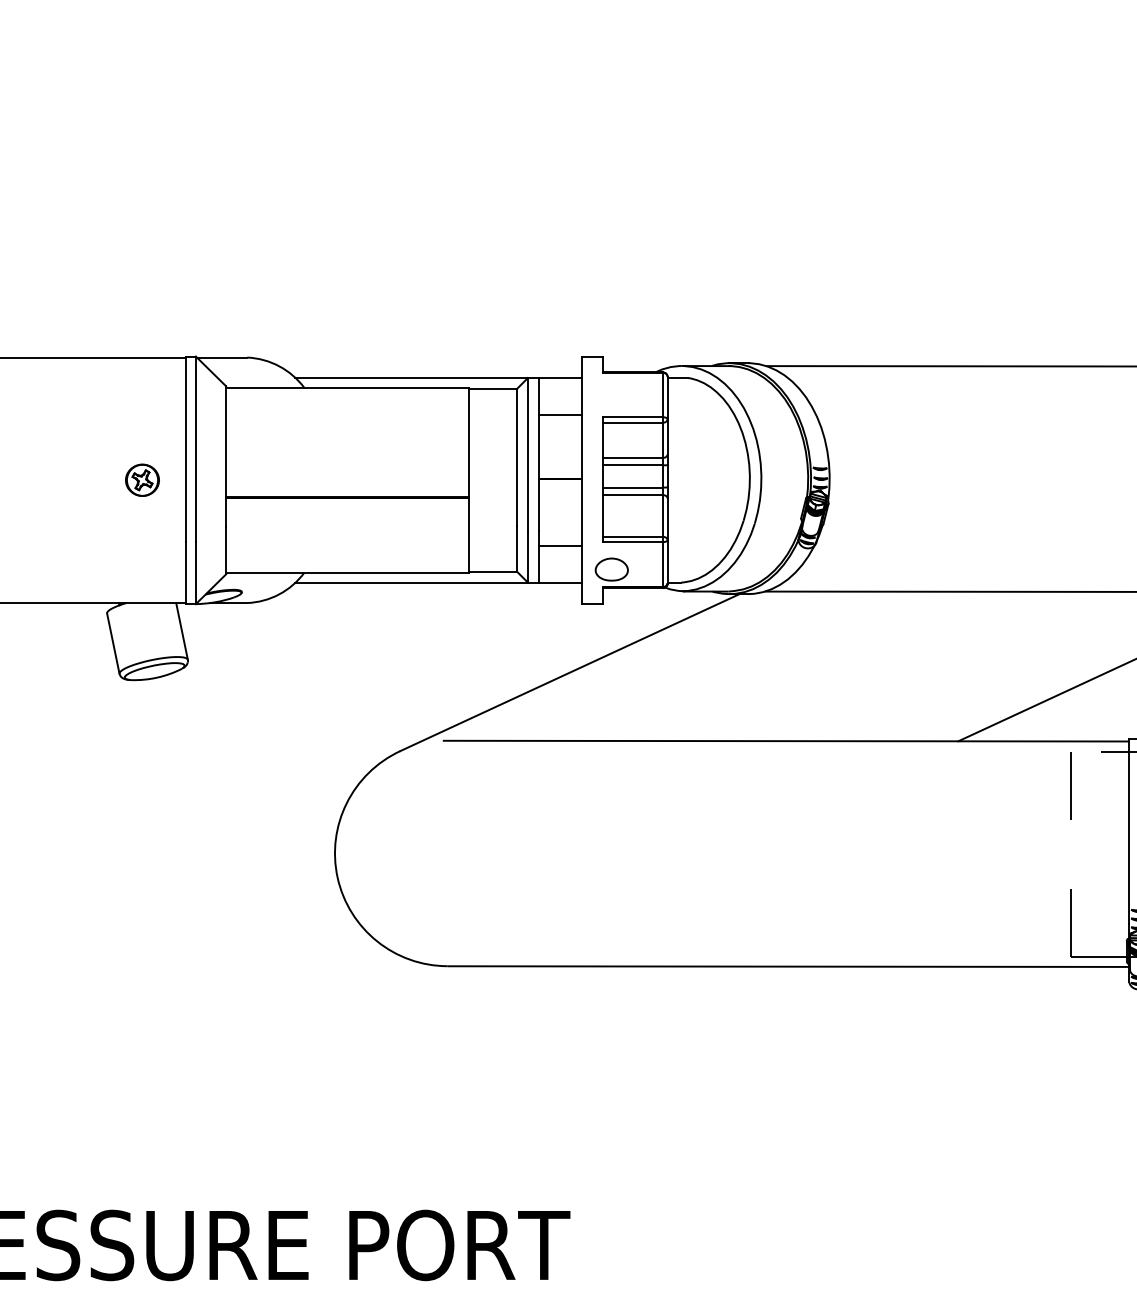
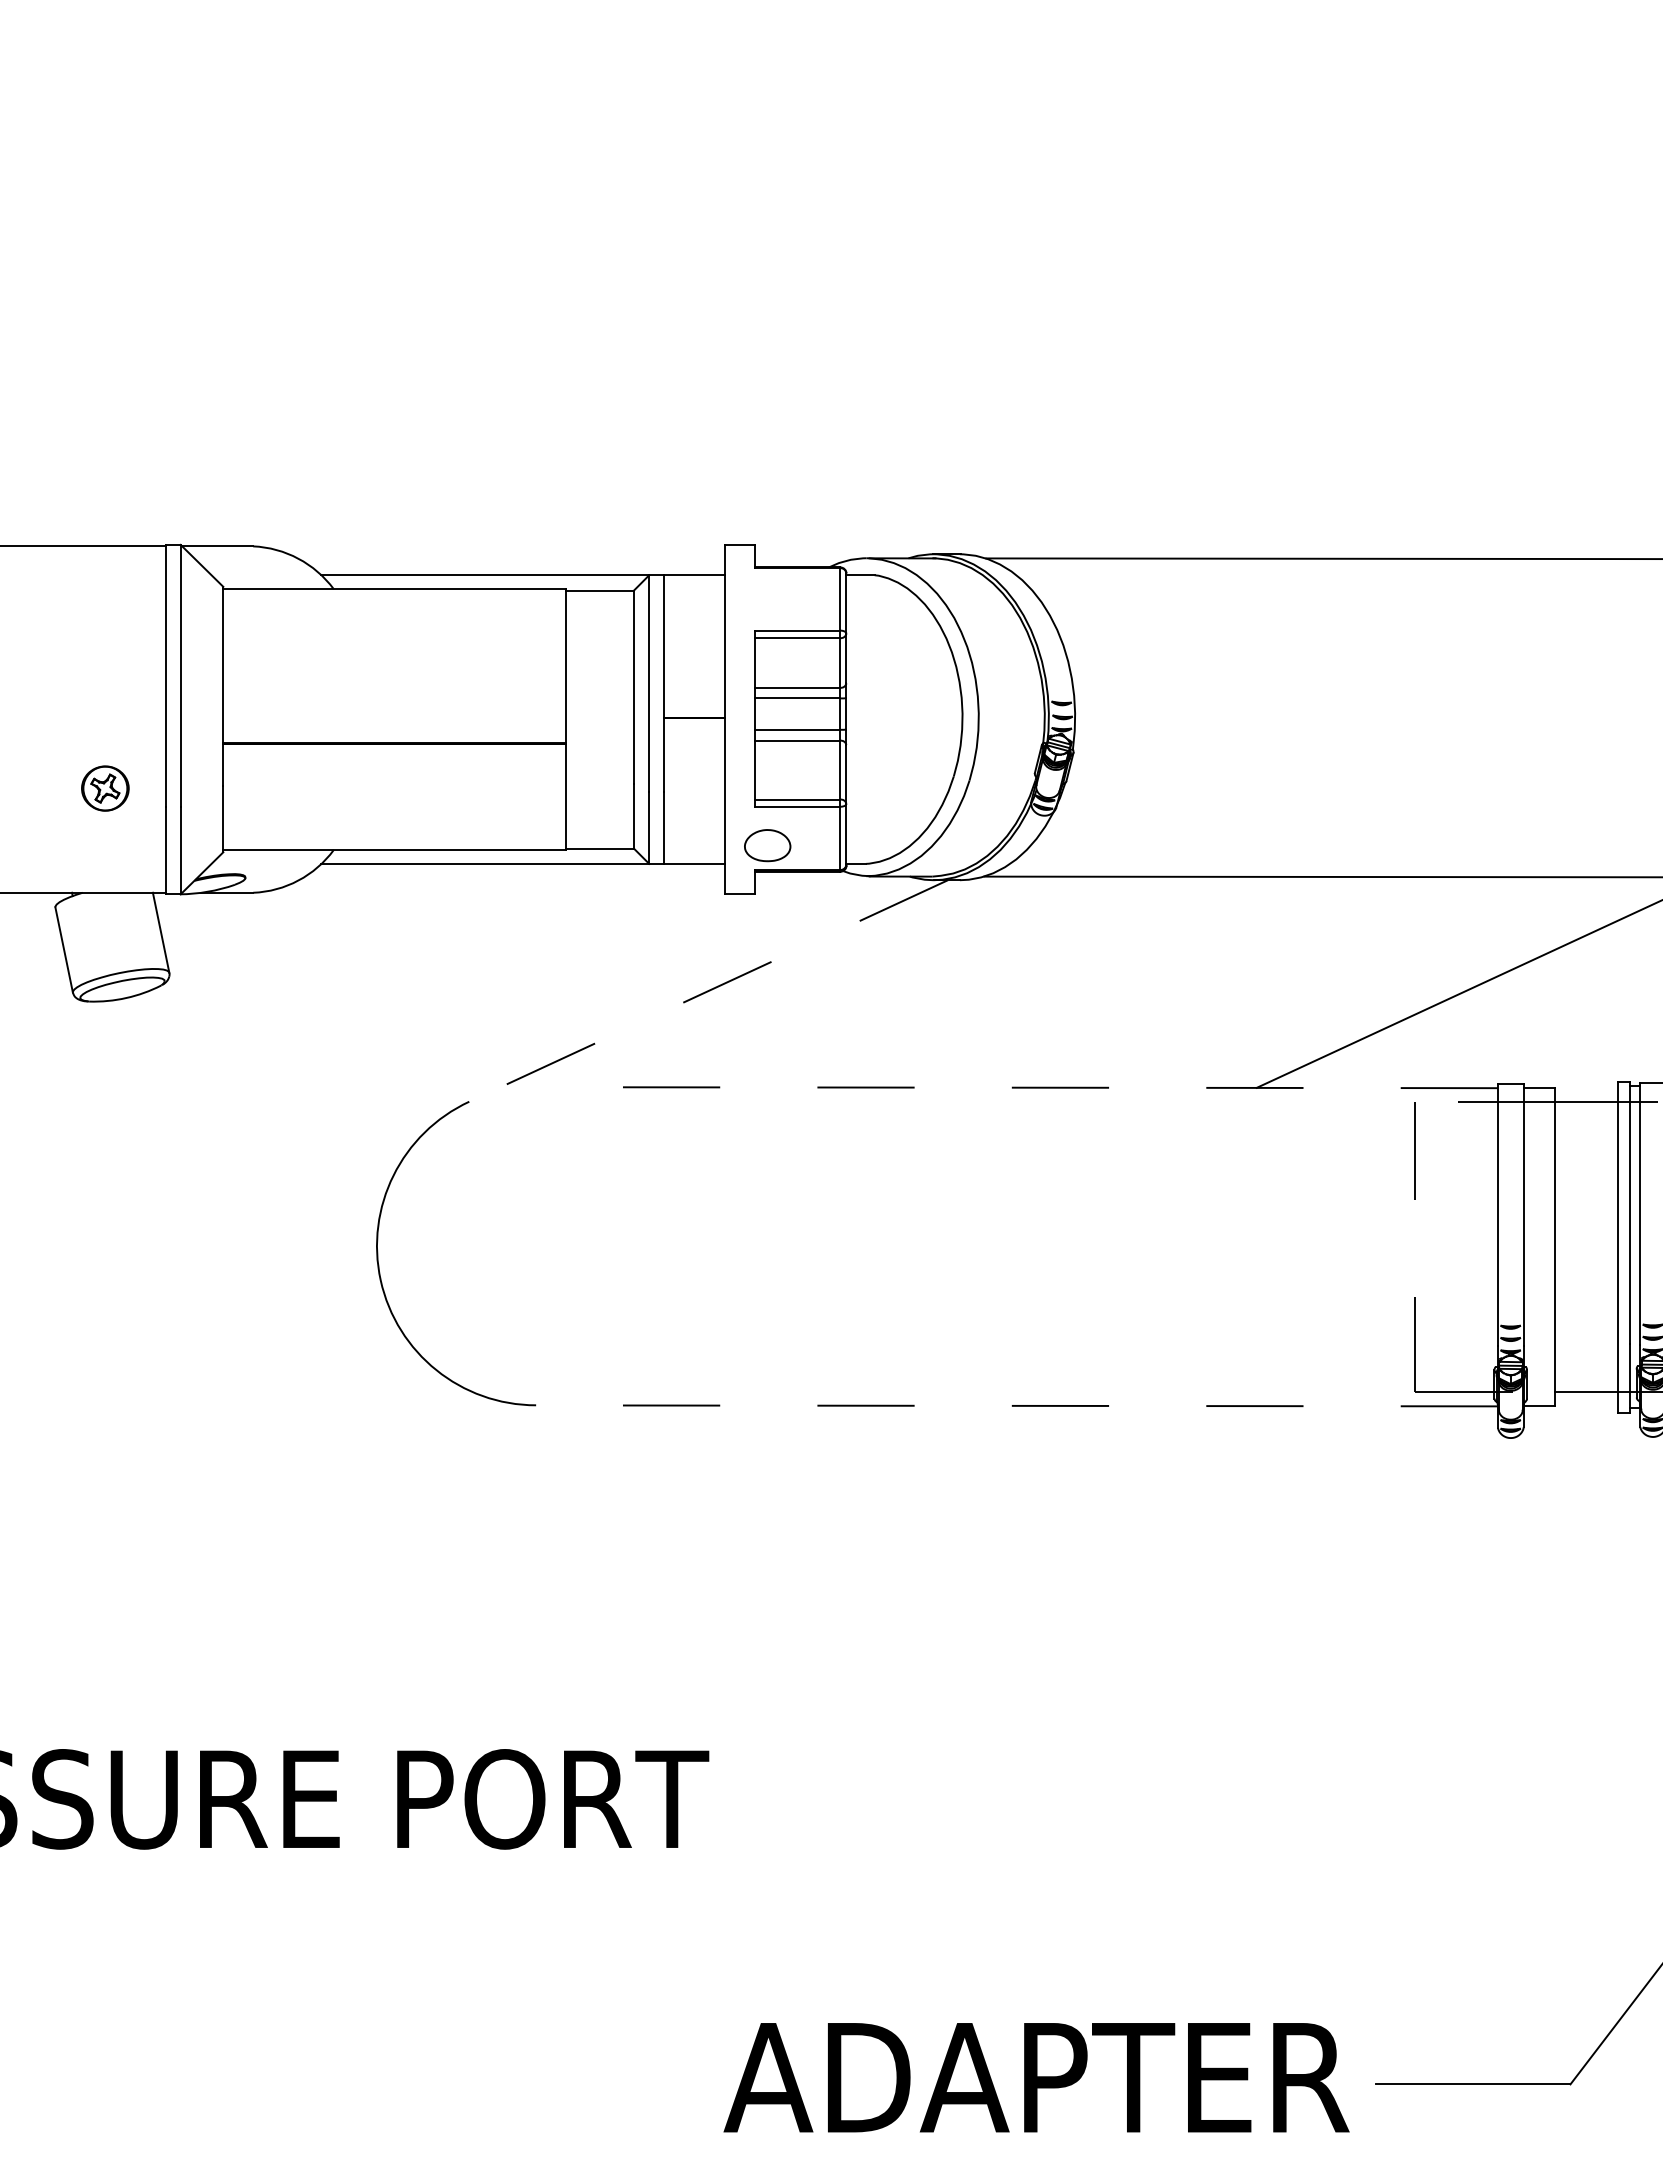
line: (559, 415) -> (694, 627), removed
part: (142, 480) -> (105, 788), moved
line: (559, 545) -> (694, 811), removed
line: (569, 672) -> (708, 990), solid -> dashed
line: (786, 741) -> (1013, 1087), solid -> dashed
line: (788, 966) -> (1017, 1405), solid -> dashed

